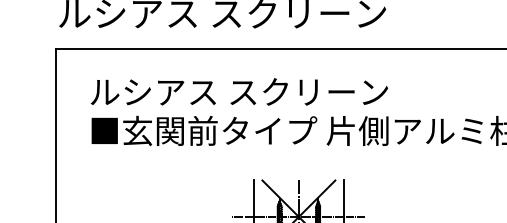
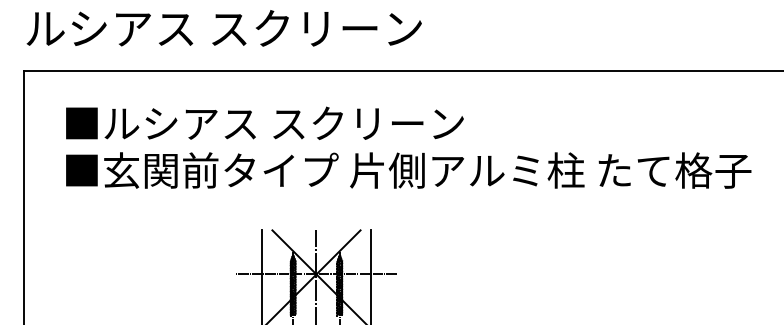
text: (255, 91) -> (264, 122), ルシアス スクリーン -> ■ルシアス スクリーン

